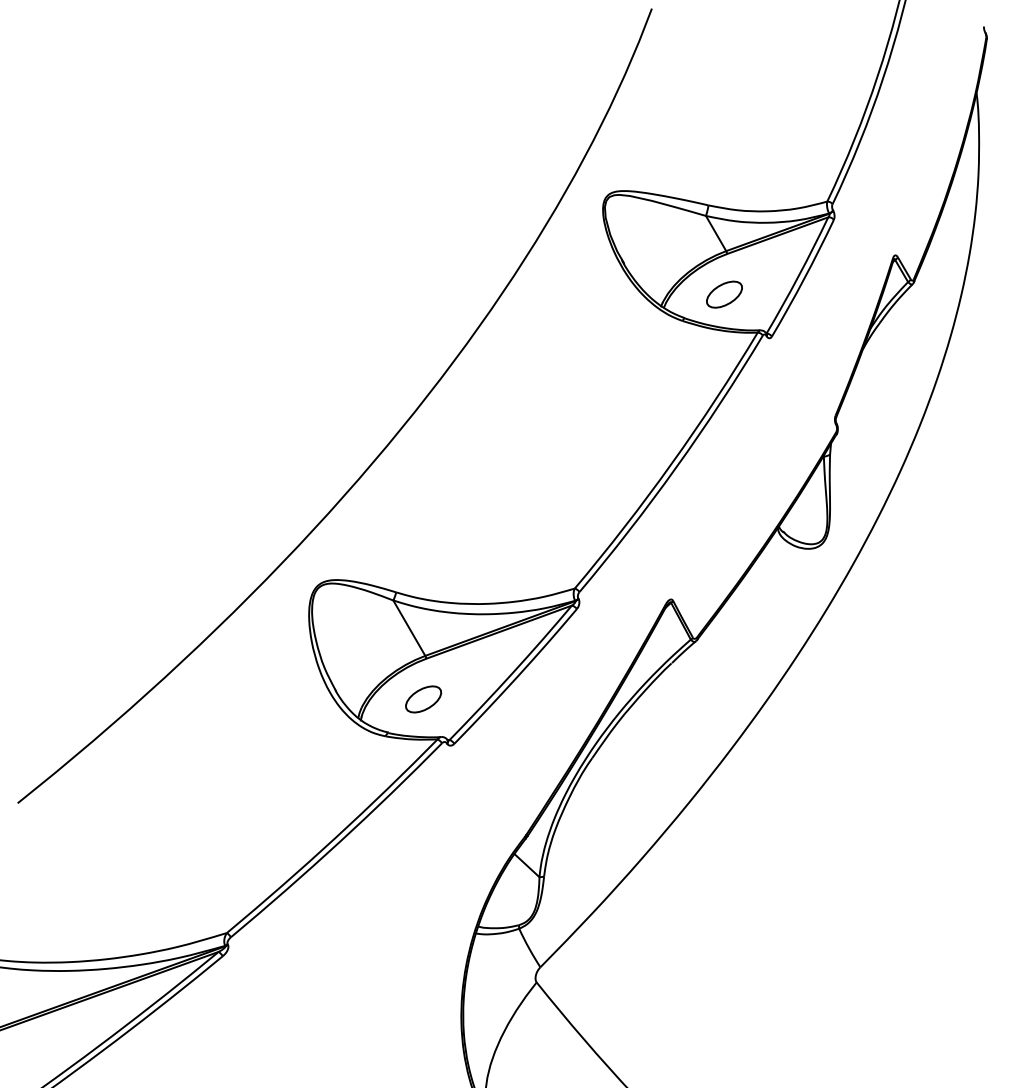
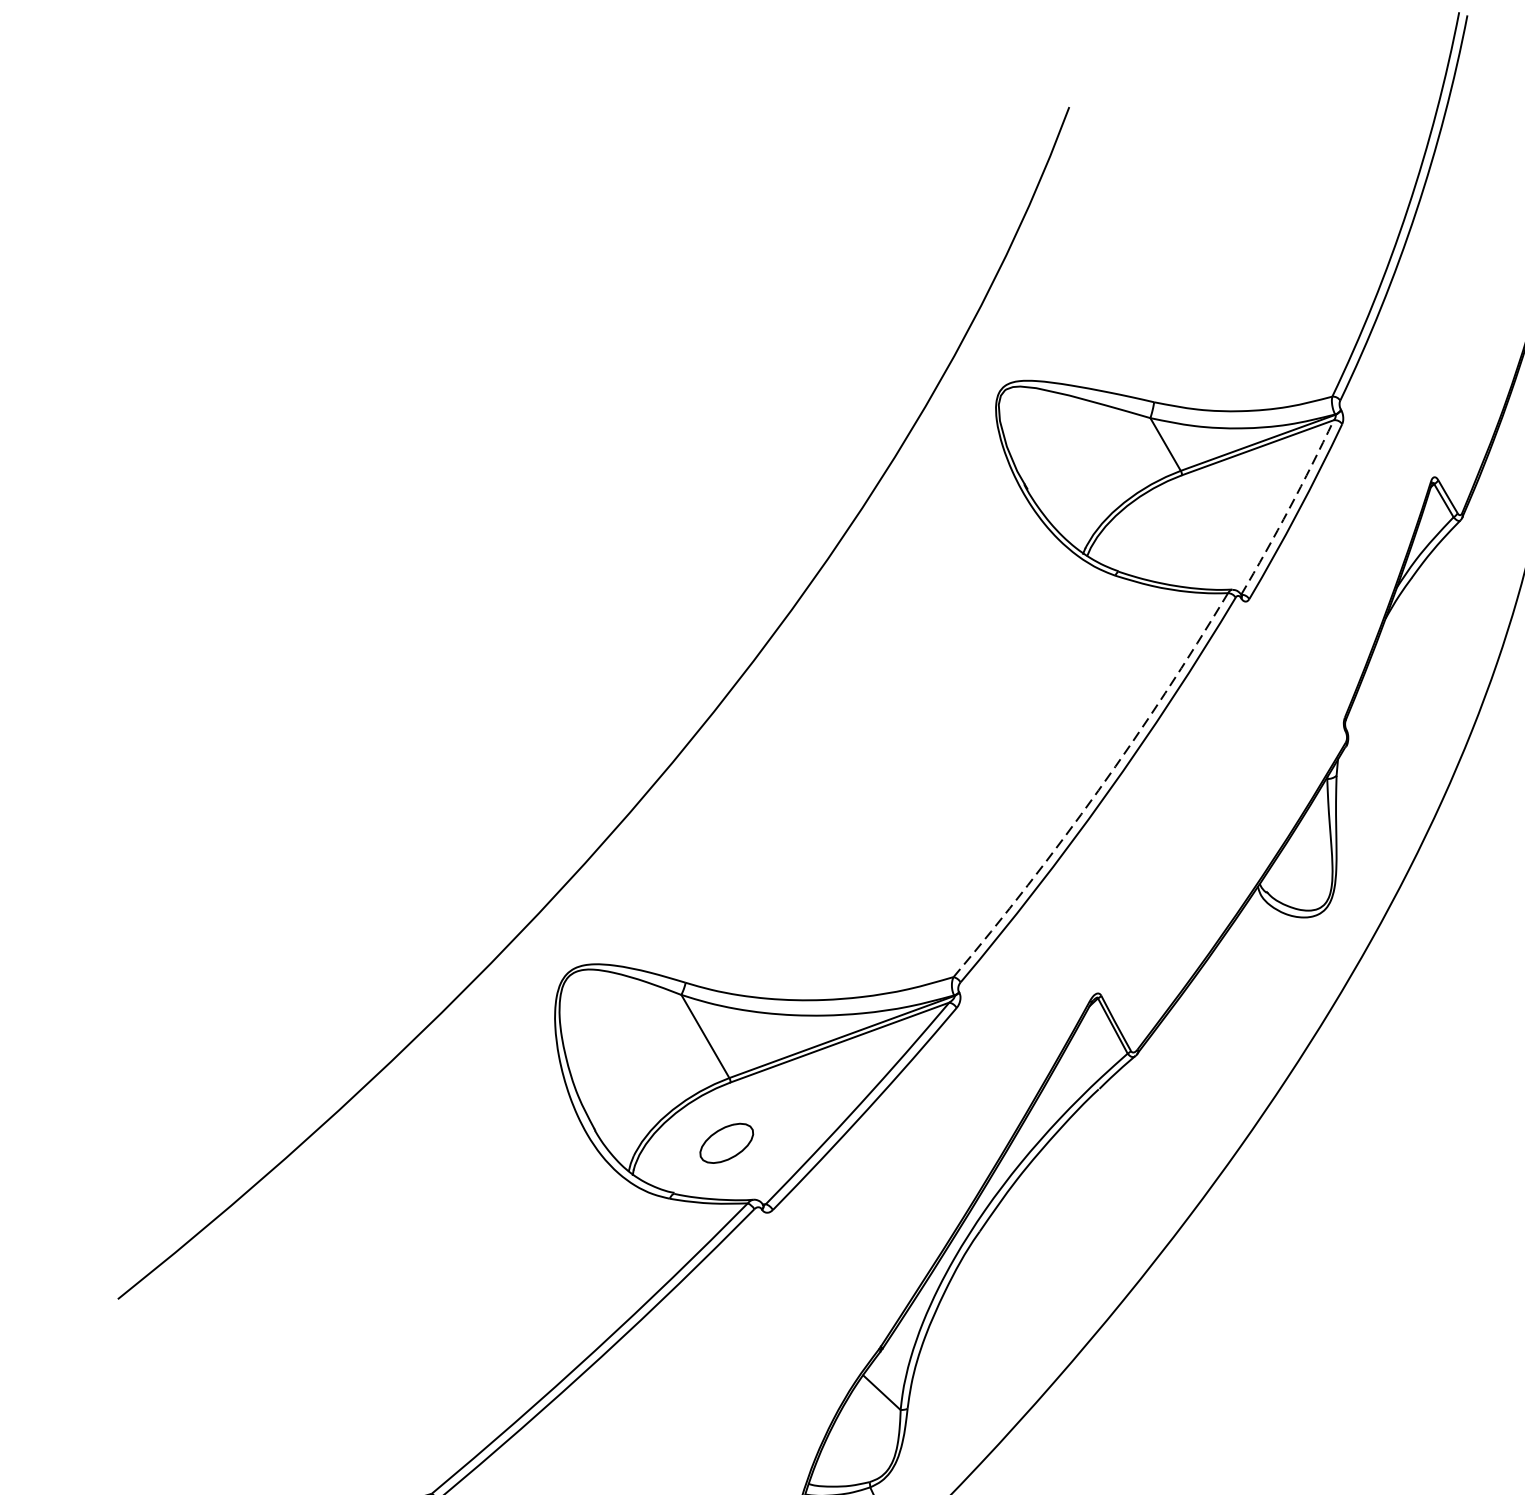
arc: (798, 276) -> (1289, 508), solid -> dashed
part: (724, 294) -> (1178, 535), removed
arc: (671, 464) -> (1098, 790), solid -> dashed

